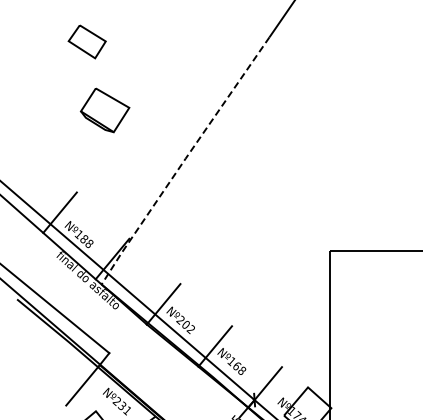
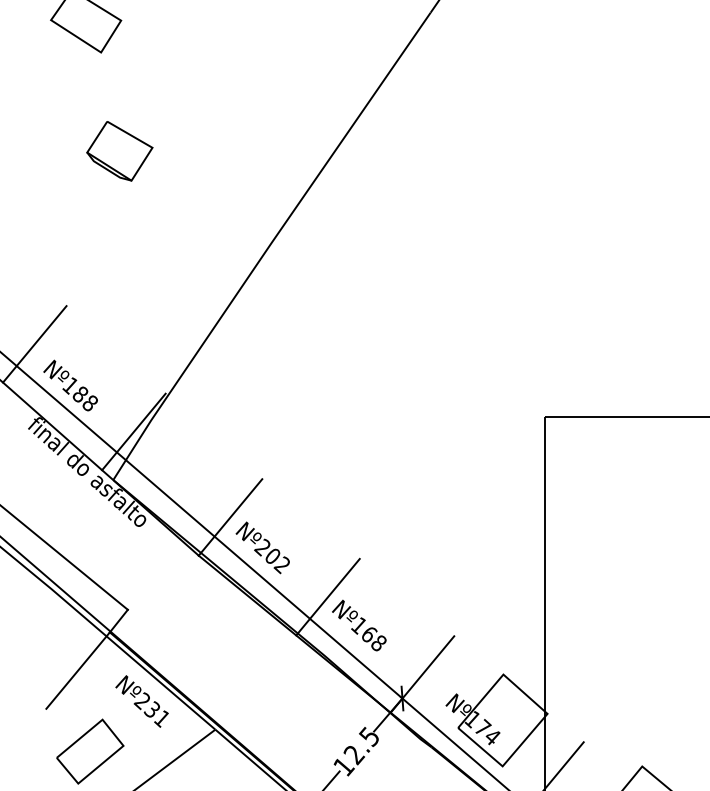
part: (104, 110) -> (118, 151), size x0.71
line: (184, 160) -> (269, 245), dashed -> solid

